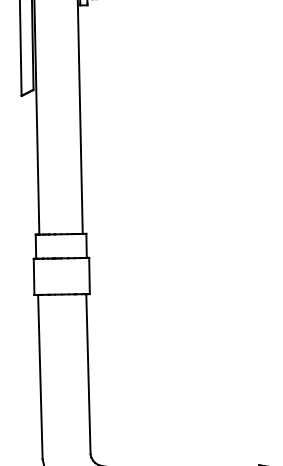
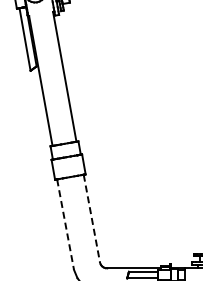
line: (87, 373) -> (91, 218), solid -> dashed
line: (39, 378) -> (65, 225), solid -> dashed

